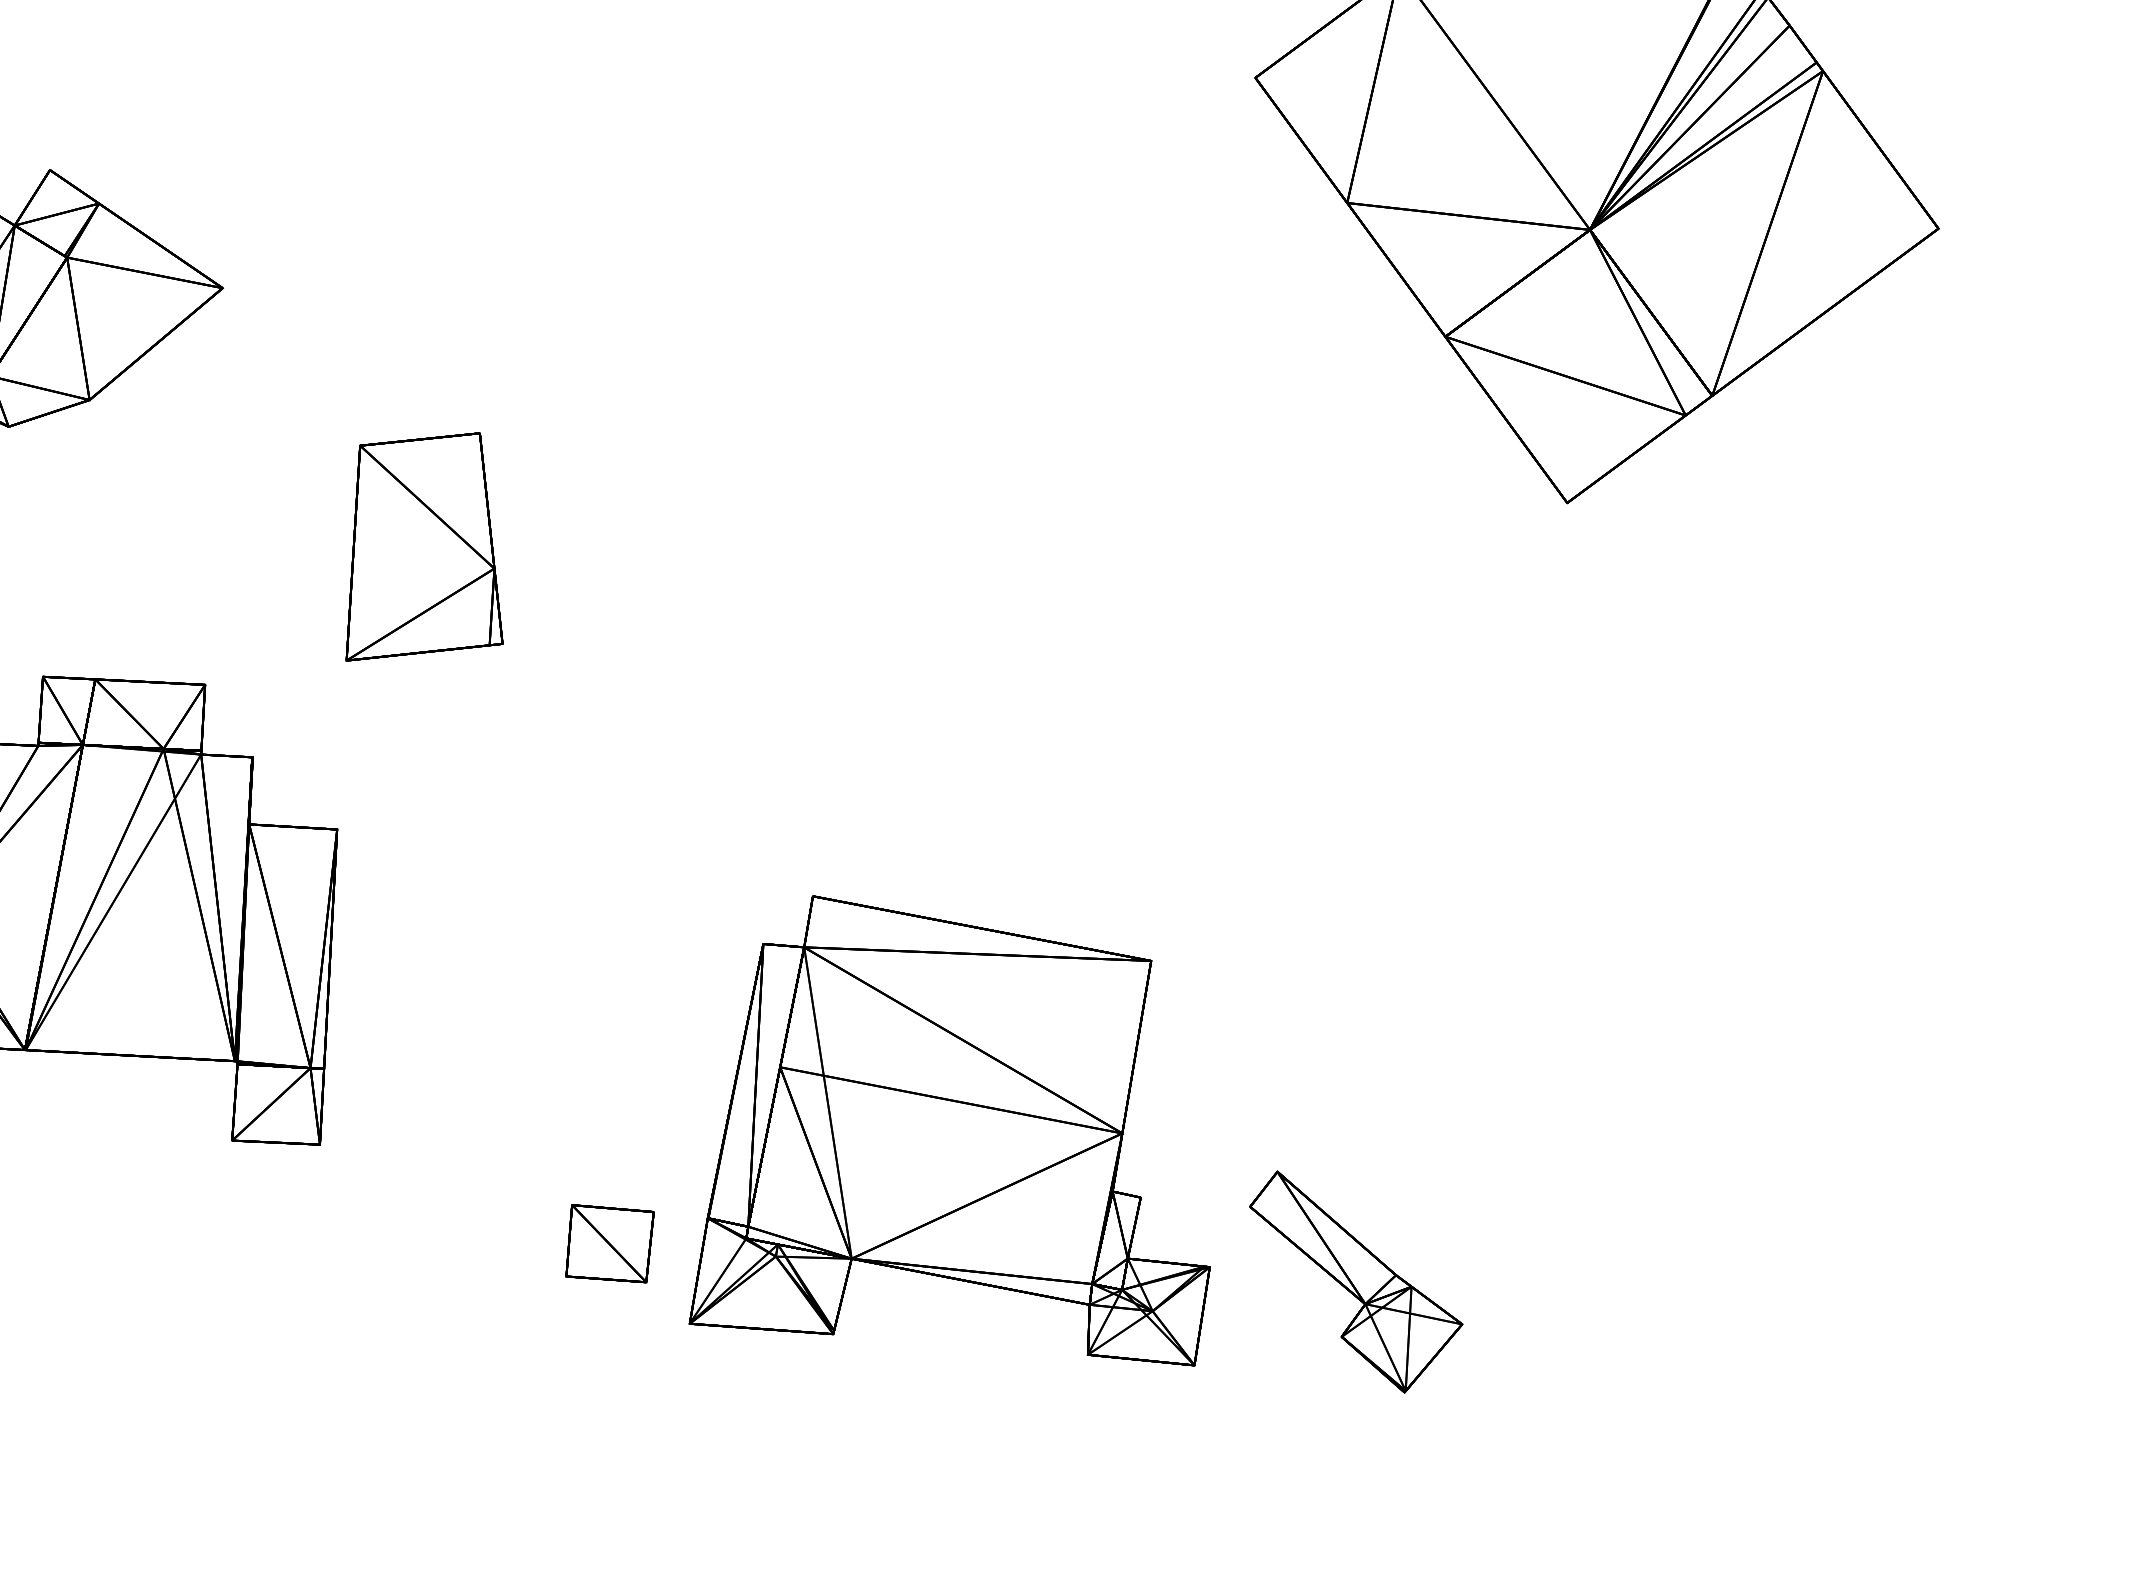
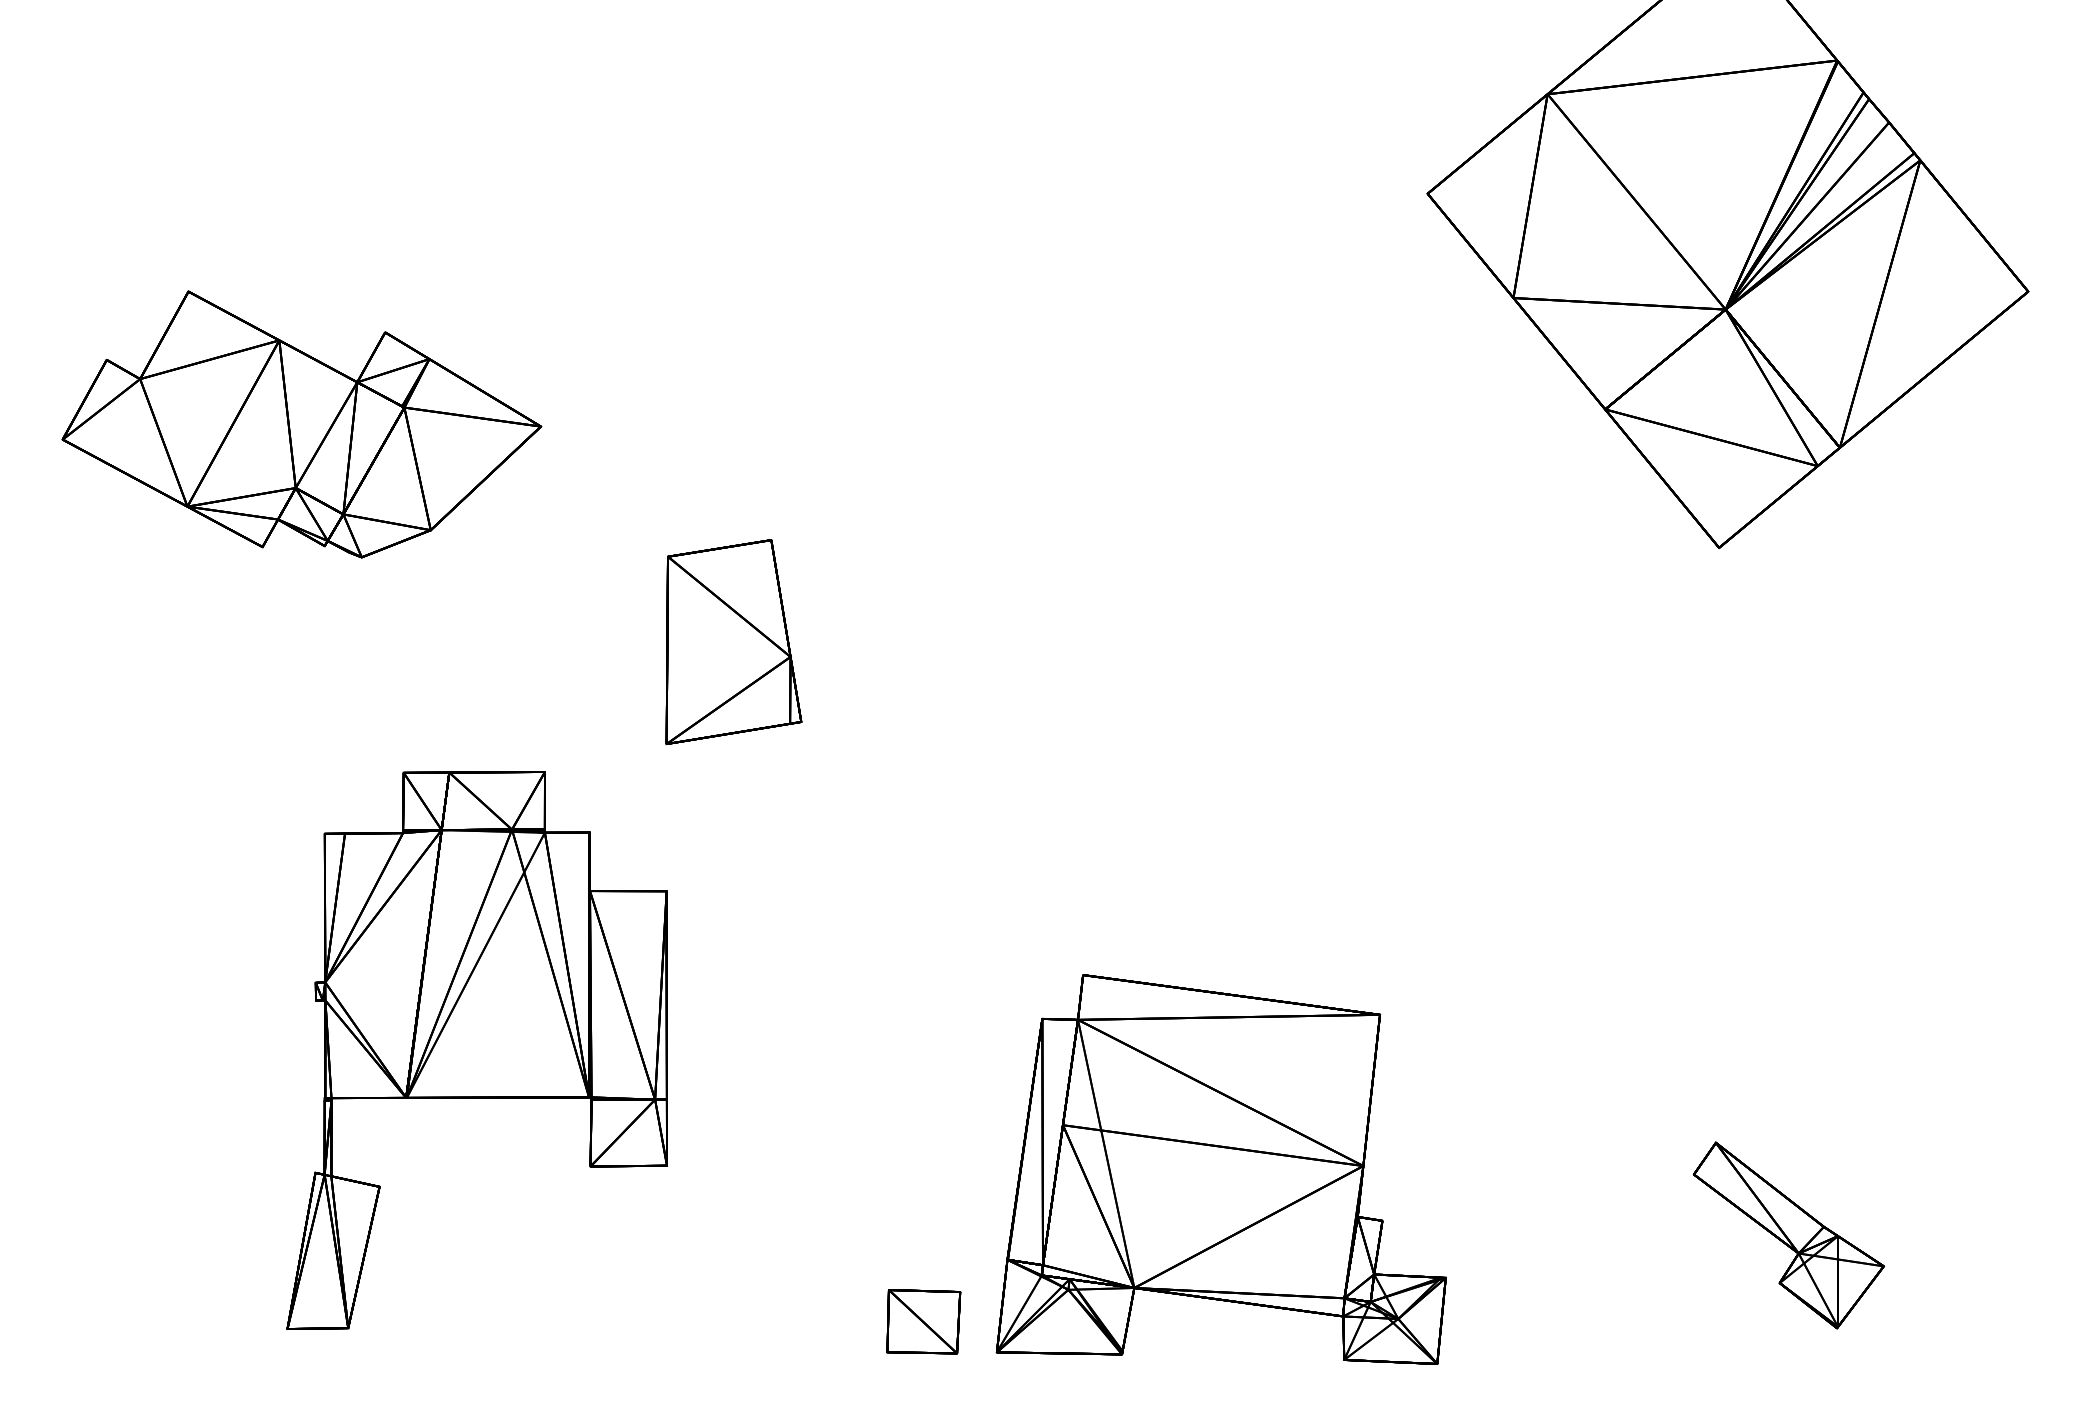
part: (958, 1128) -> (1220, 1169), moved
part: (609, 1243) -> (923, 1321), moved
part: (1354, 1282) -> (1788, 1235), moved

